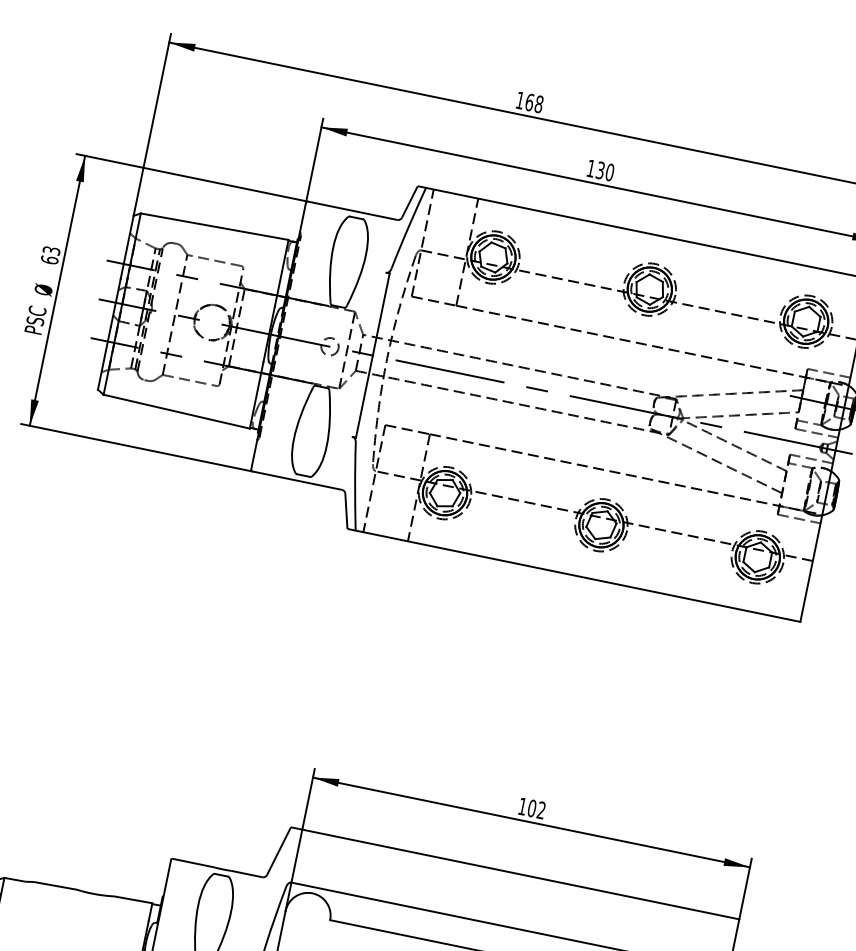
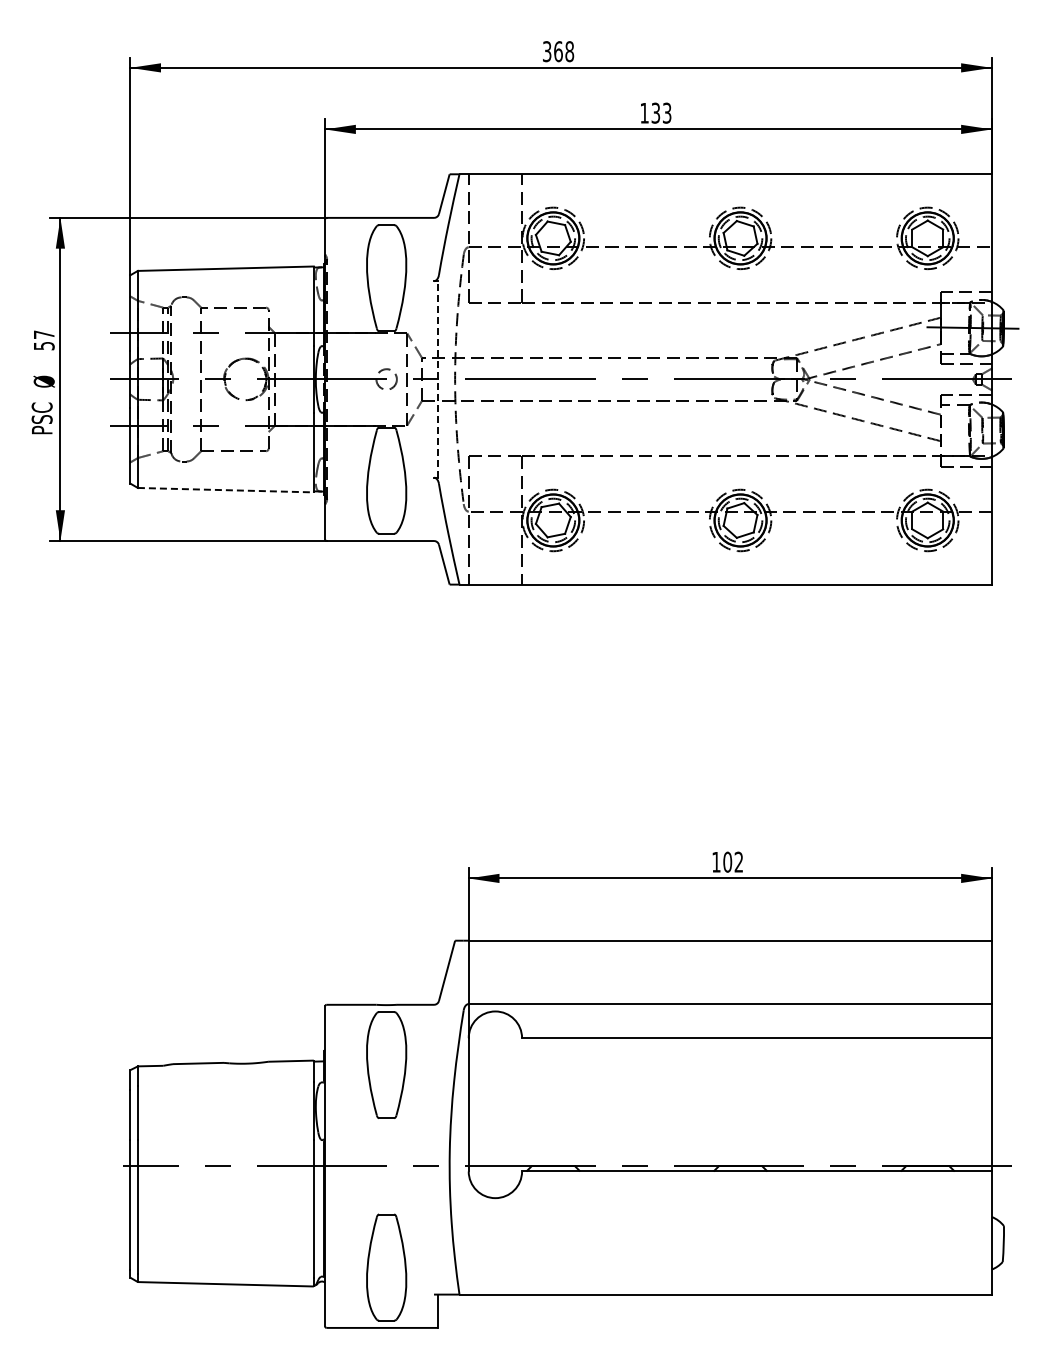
text: (520, 100) -> (547, 51), 168 -> 368
text: (609, 171) -> (666, 112), 130 -> 133
text: (50, 255) -> (43, 340), 63 -> 57
line: (372, 354) -> (437, 378), solid -> dashed
line: (176, 411) -> (225, 490), solid -> dashed

